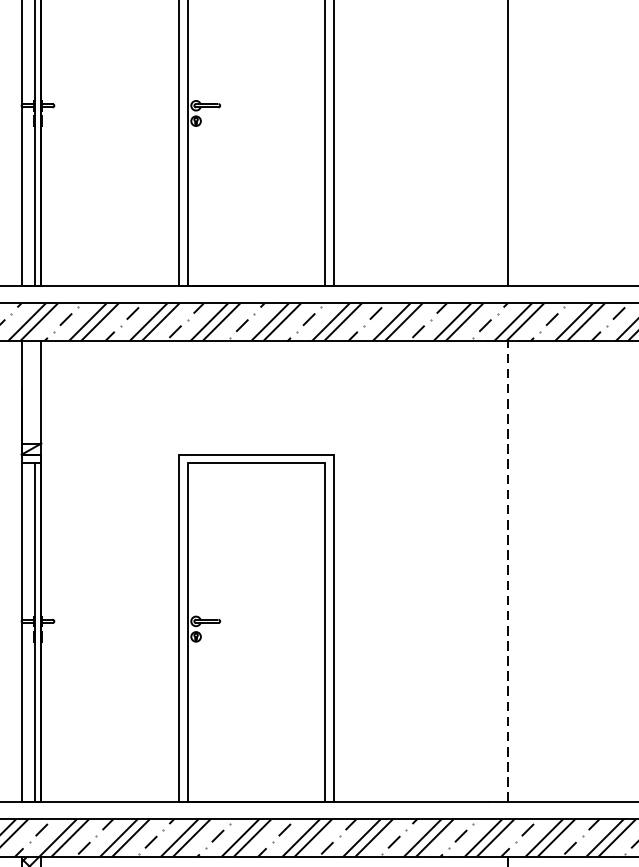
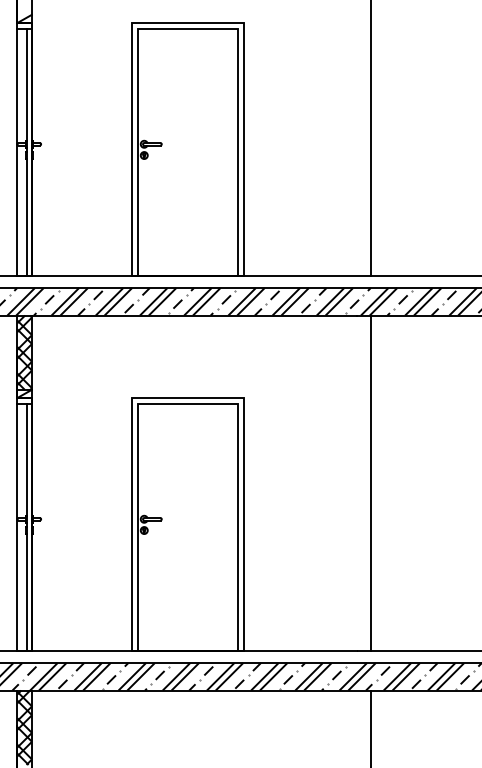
hatch: (31, 392) -> (24, 352), added
line: (508, 570) -> (371, 482), dashed -> solid

